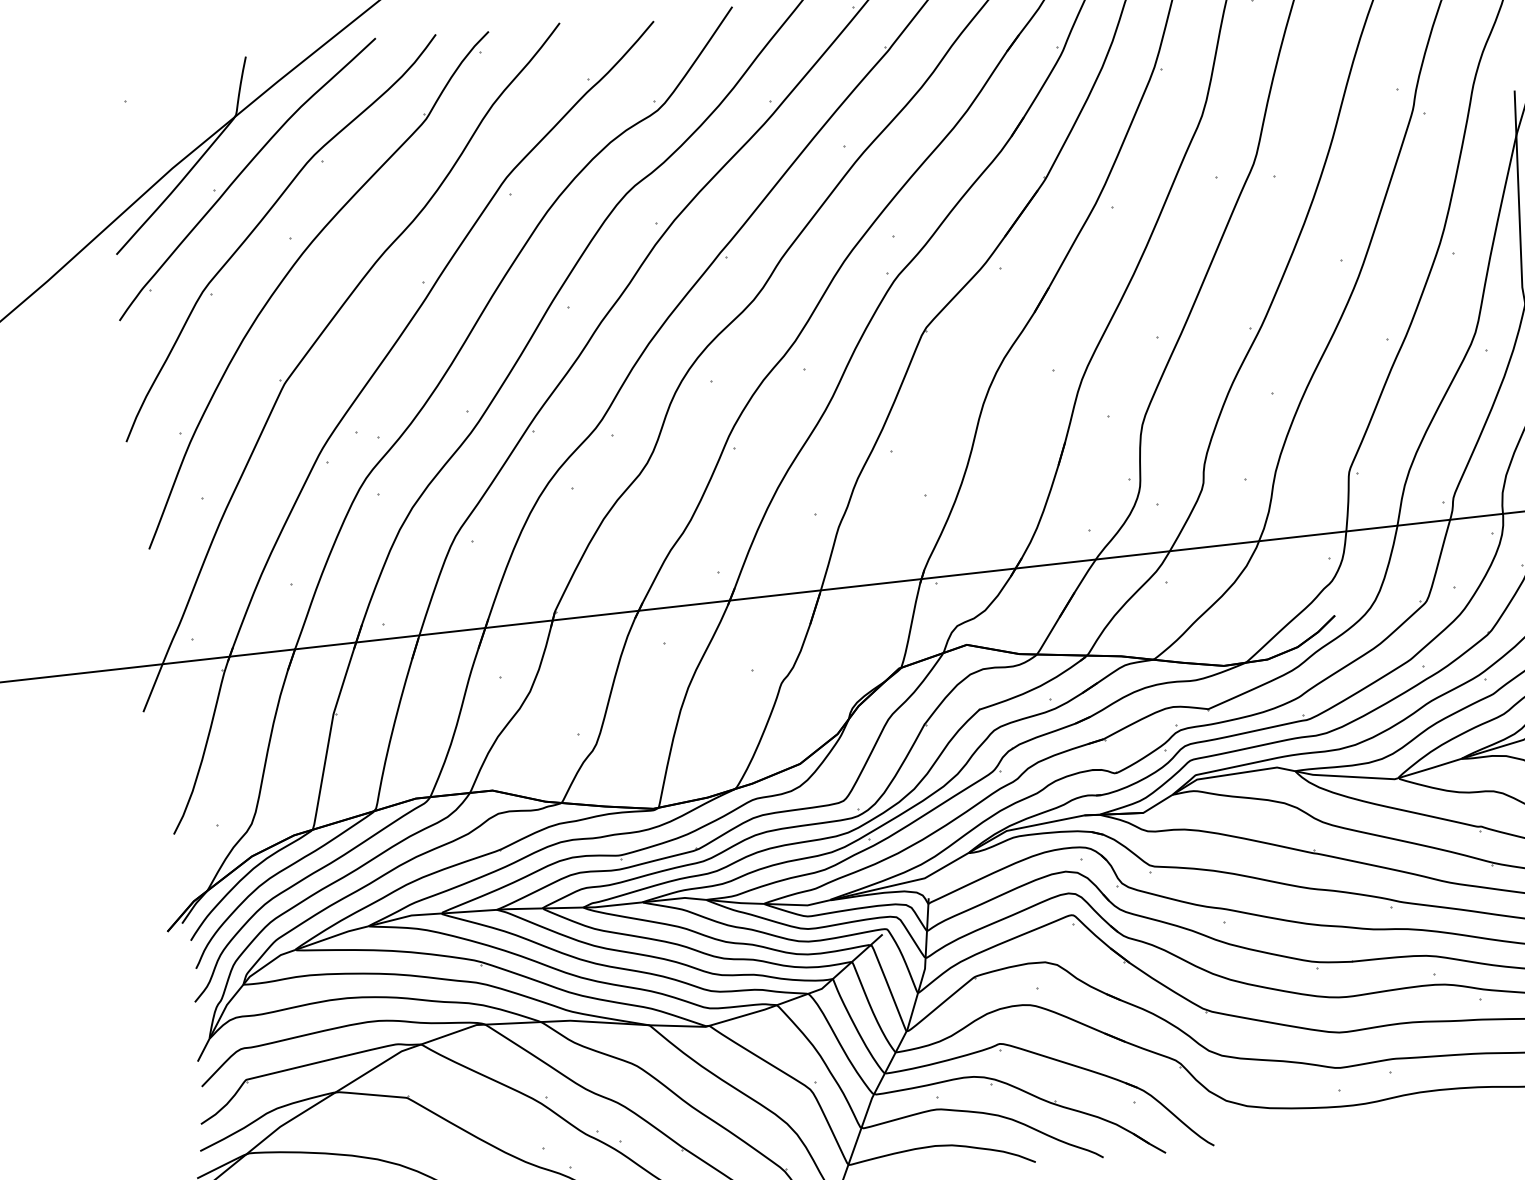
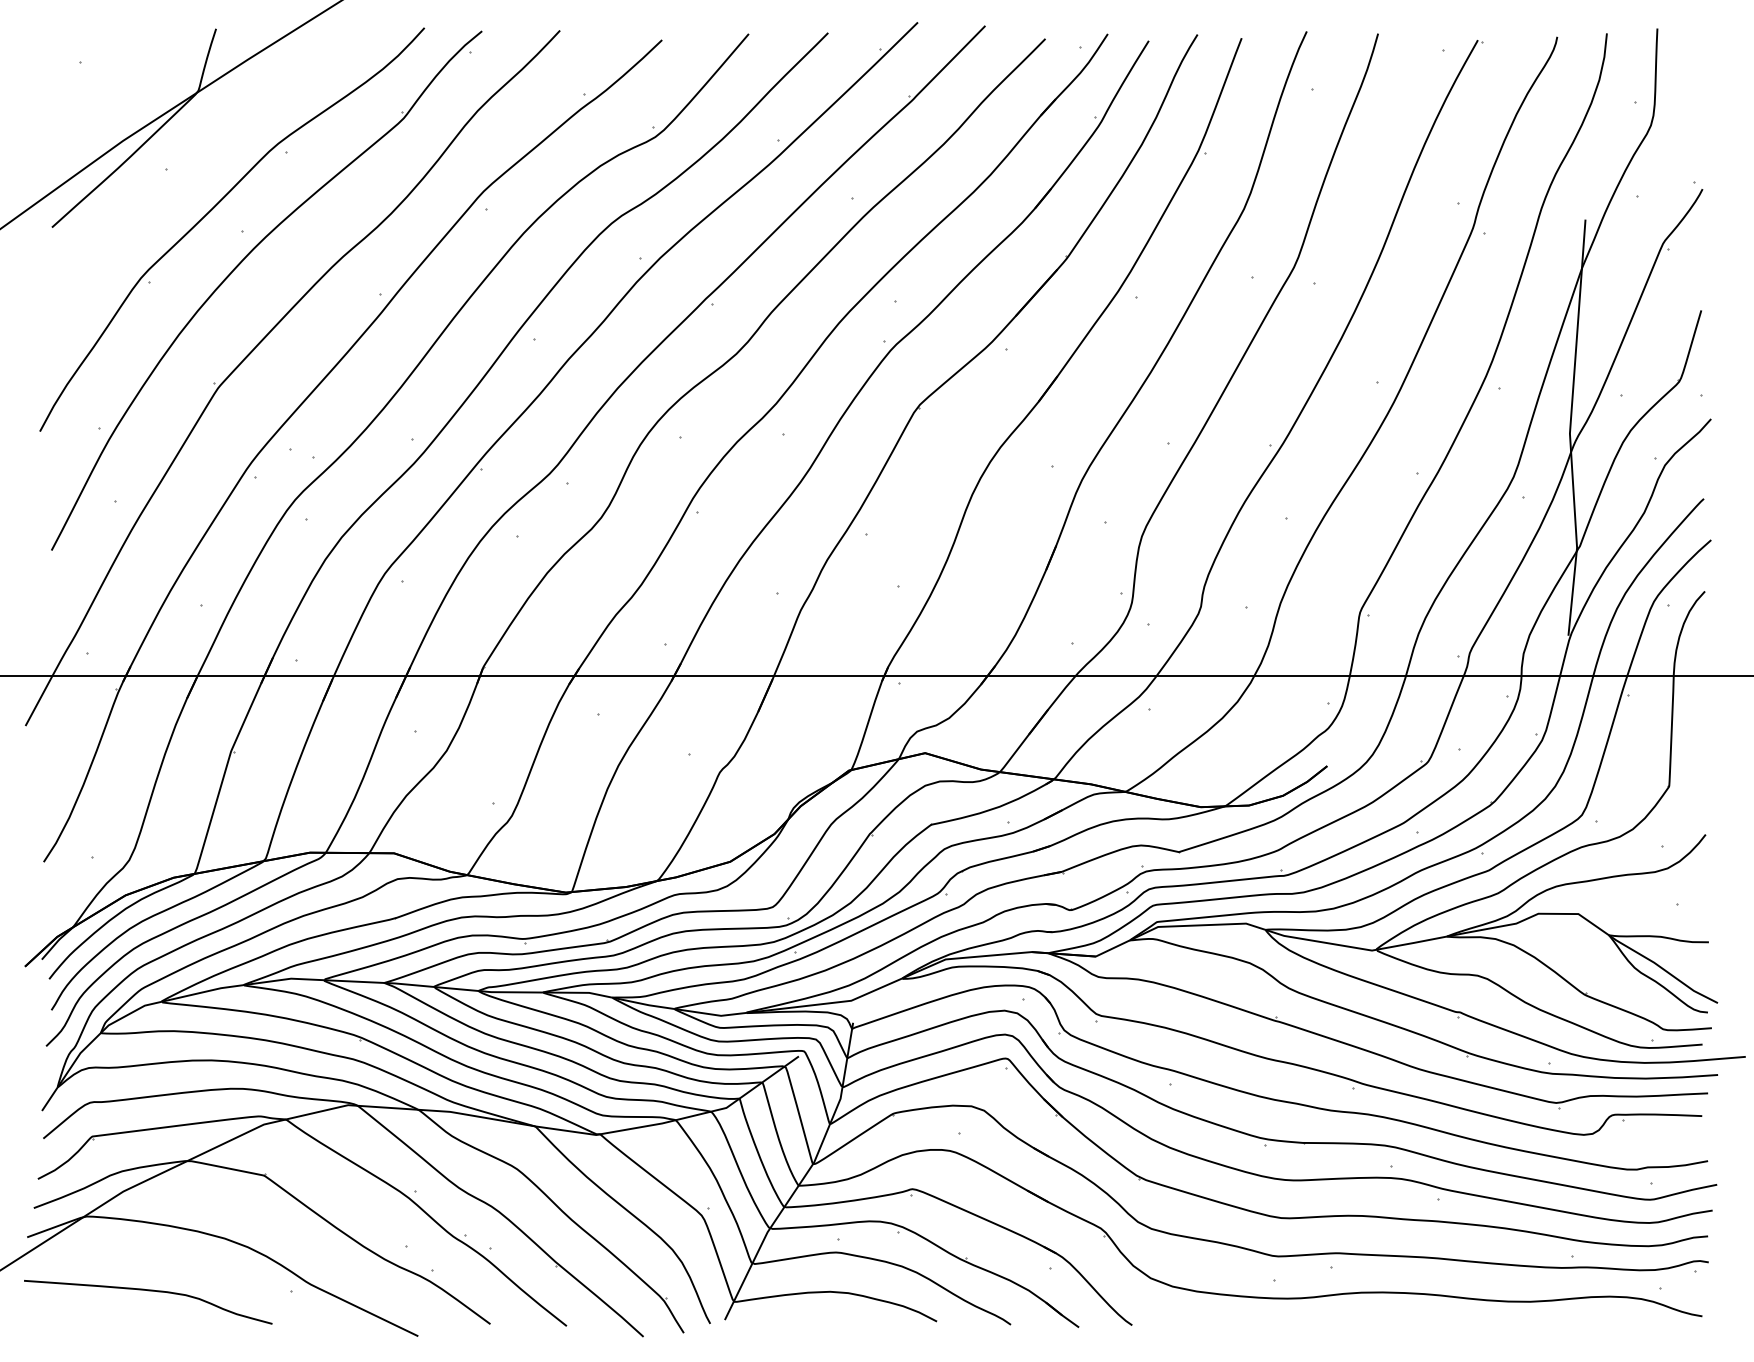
part: (241, 173) -> (197, 154), removed

